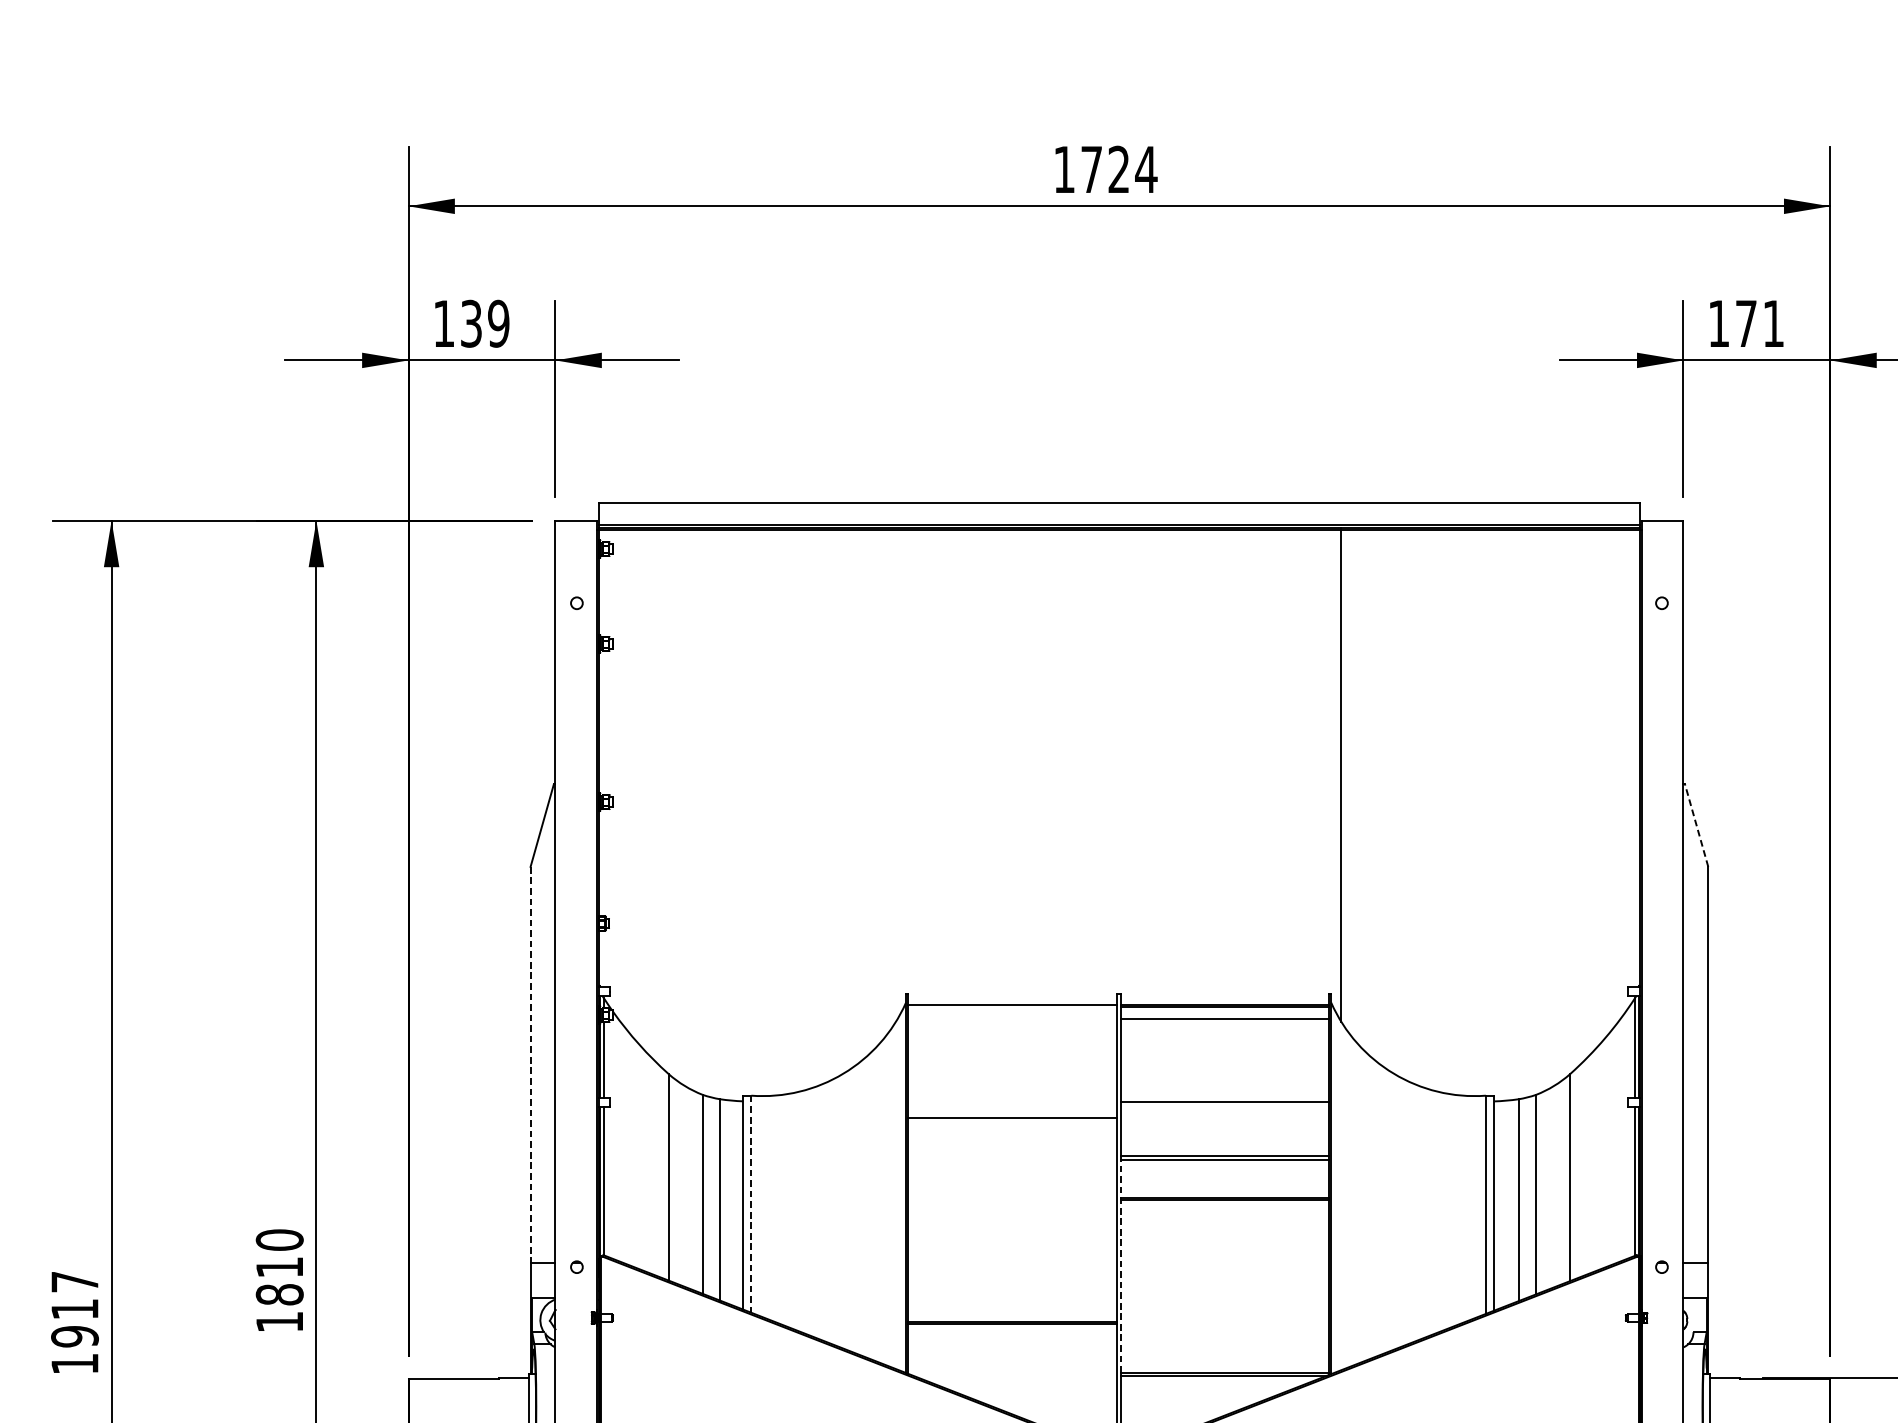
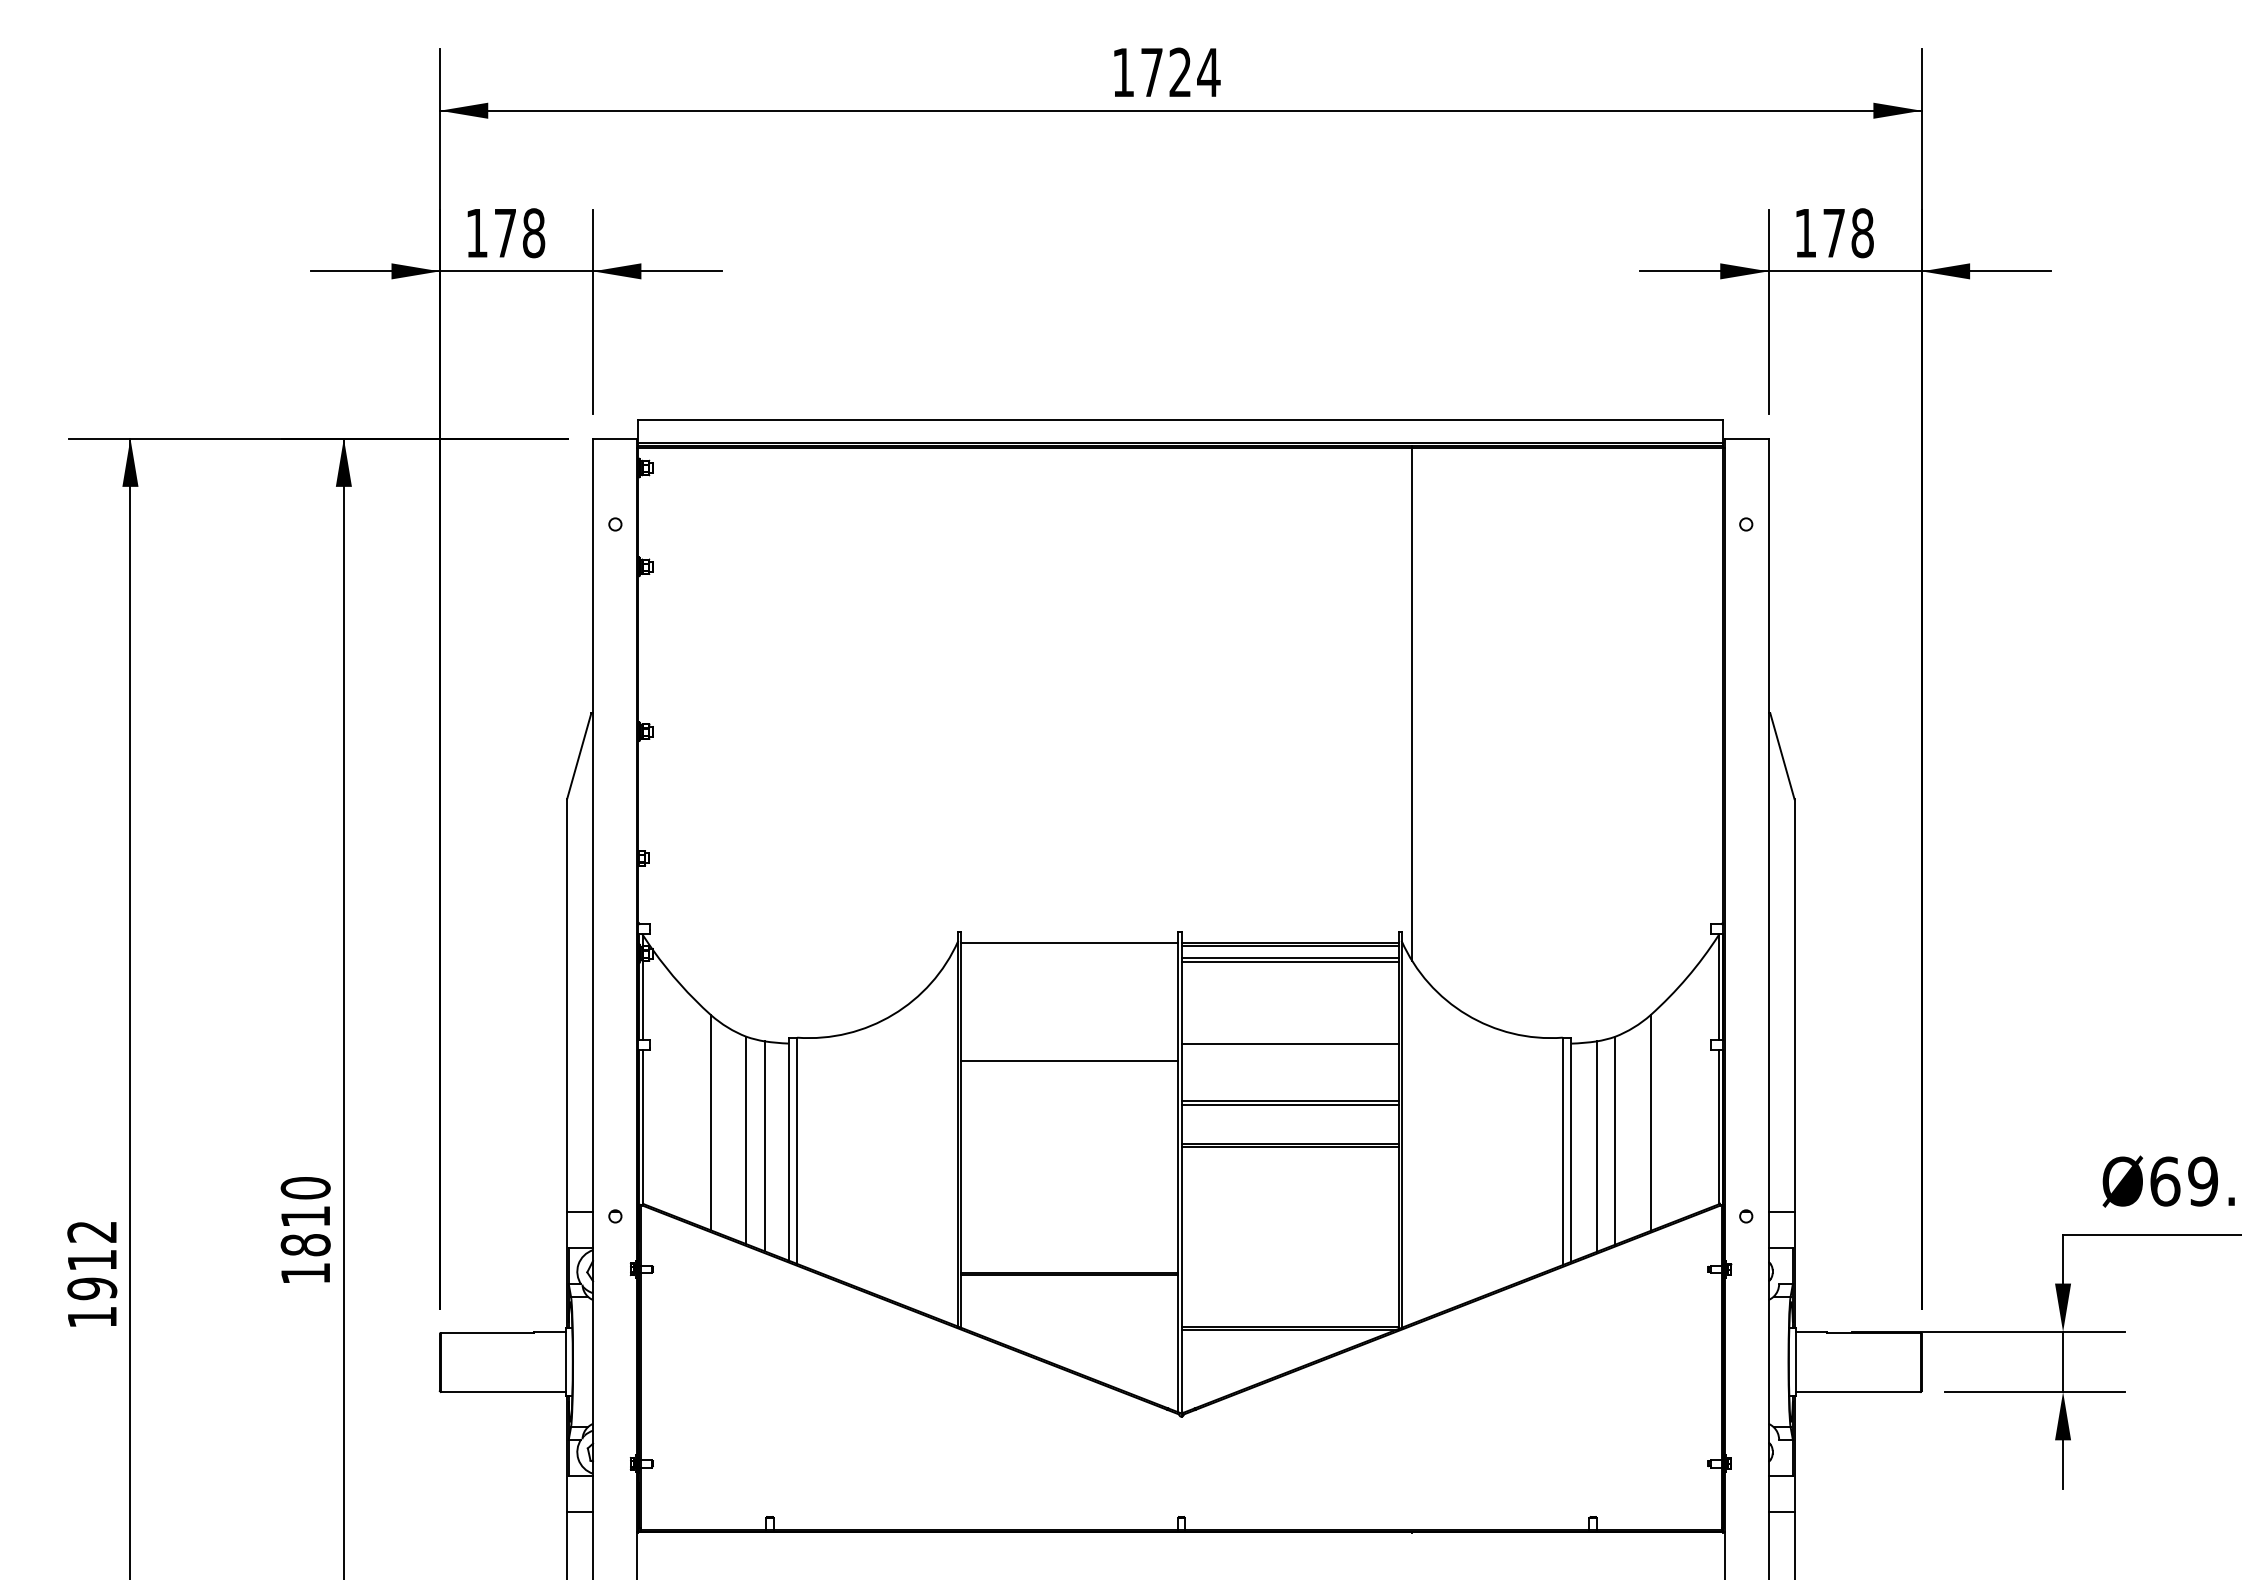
text: (484, 324) -> (519, 233), 139 -> 178
text: (1773, 324) -> (1862, 233), 171 -> 178
line: (1696, 825) -> (1782, 756), dashed -> solid
line: (1224, 1022) -> (1290, 961), added
line: (530, 1064) -> (567, 1005), dashed -> solid
line: (751, 1204) -> (797, 1151), dashed -> solid
line: (1121, 1264) -> (1182, 1213), dashed -> solid
text: (74, 1281) -> (91, 1231), 1917 -> 1912

